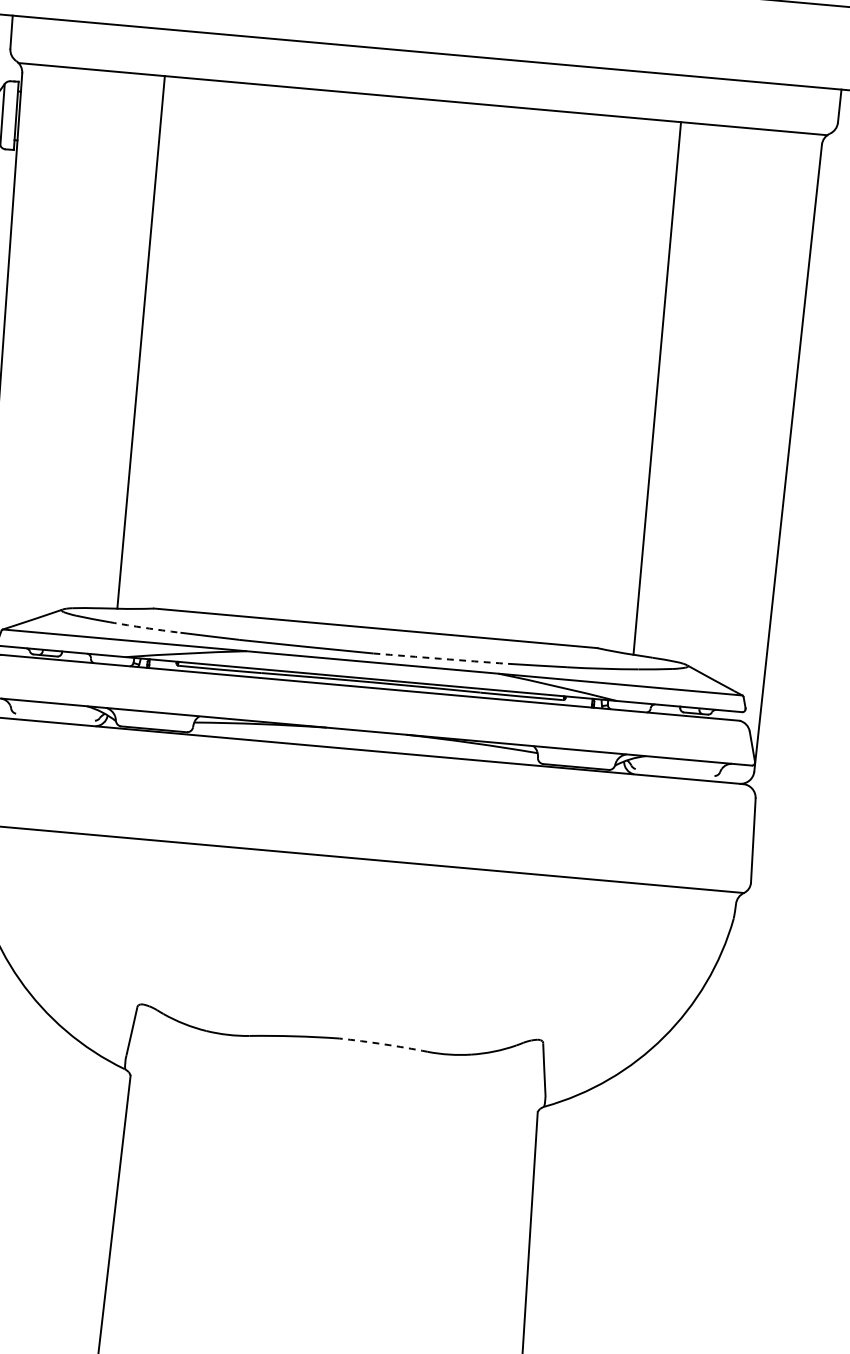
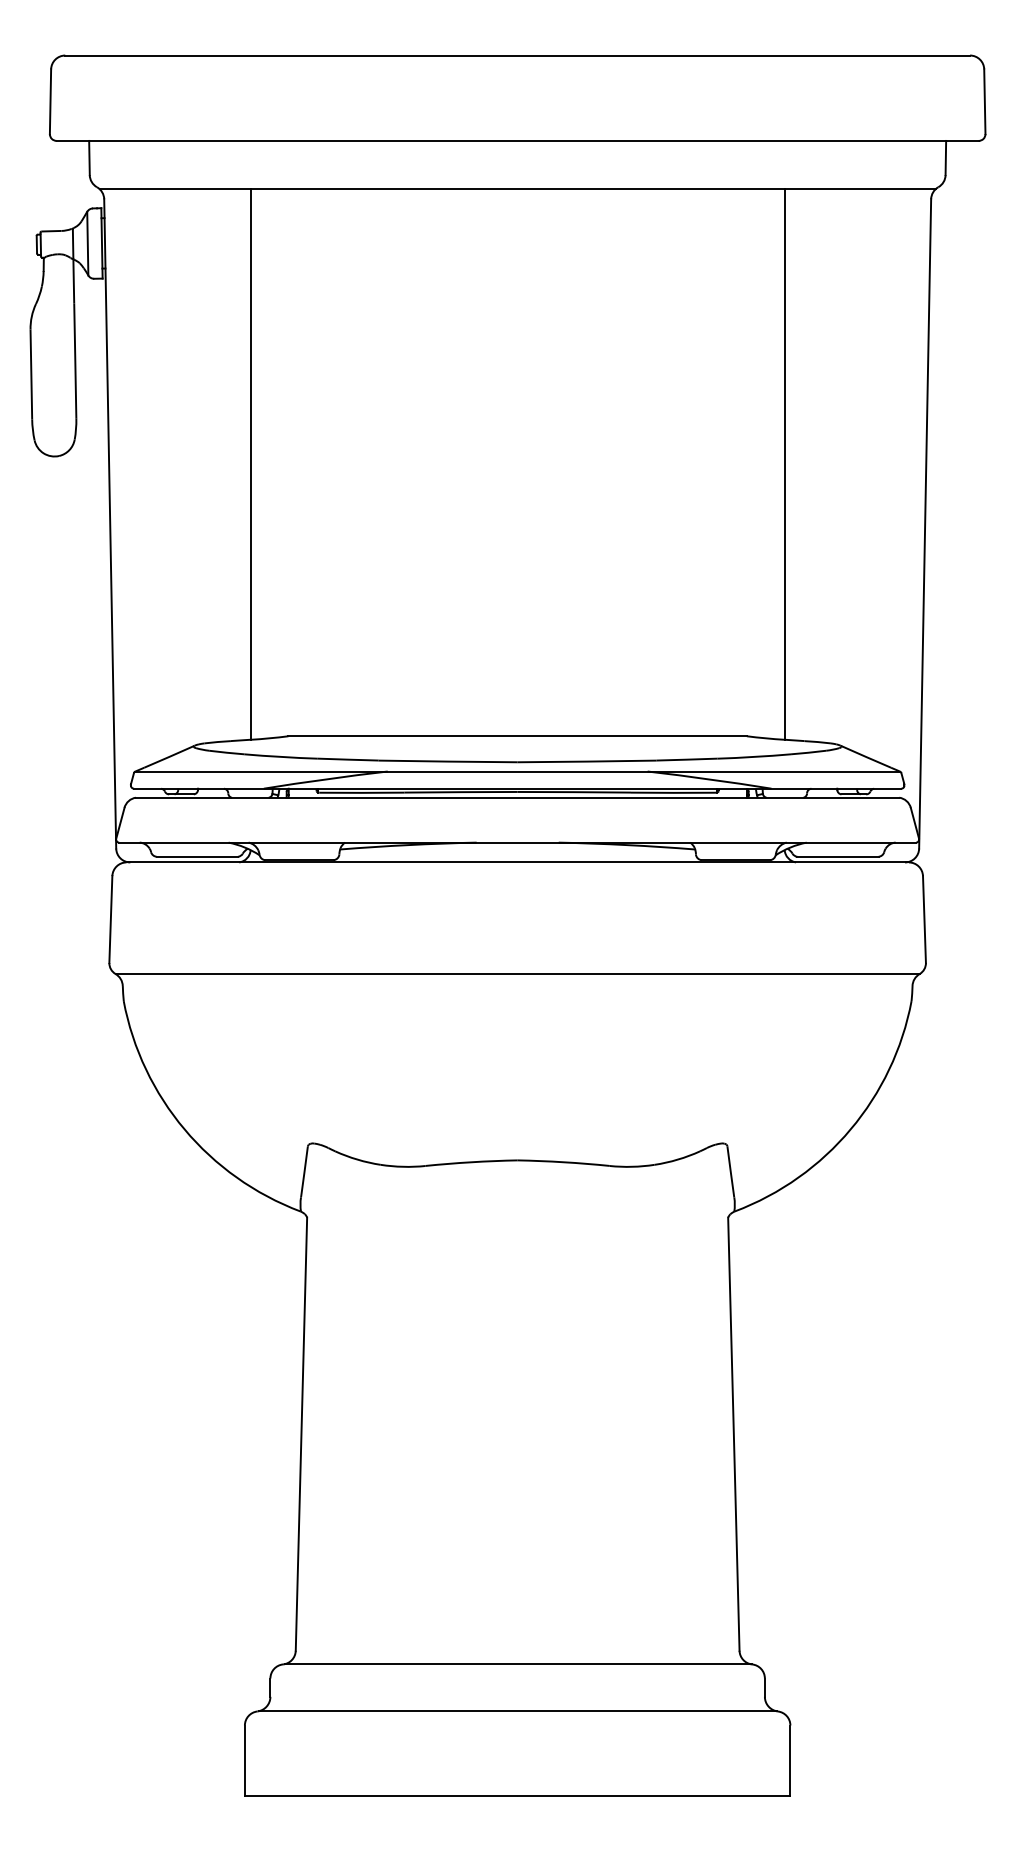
arc: (145, 627) -> (281, 756), dashed -> solid
arc: (441, 658) -> (587, 761), dashed -> solid
line: (55, 716) -> (197, 856), added
line: (674, 772) -> (837, 856), added
arc: (383, 1044) -> (563, 1162), dashed -> solid

